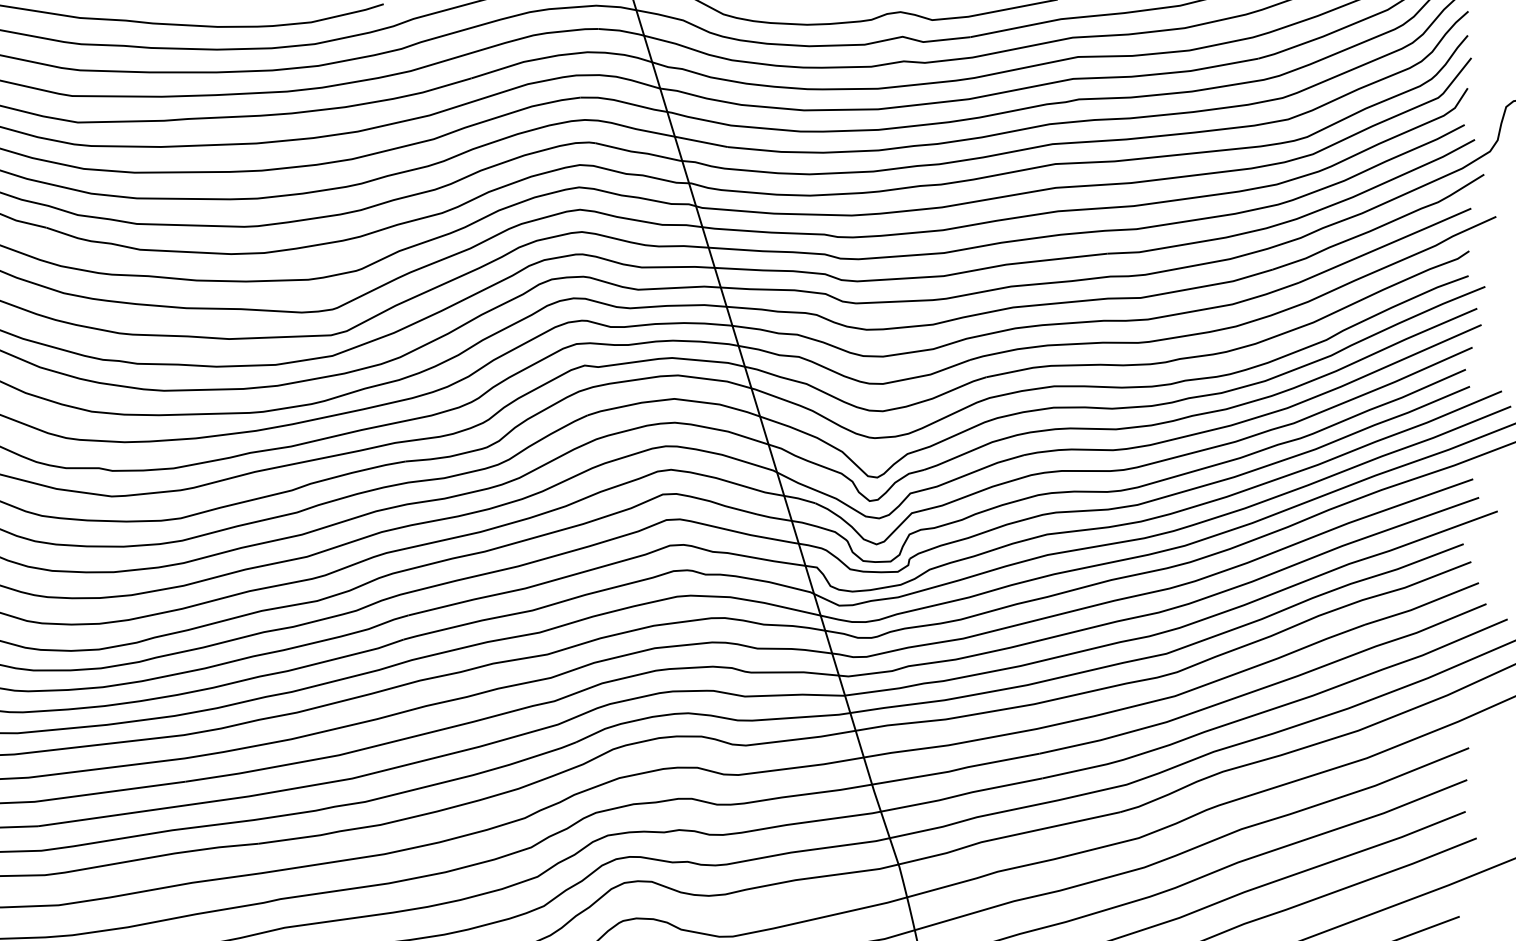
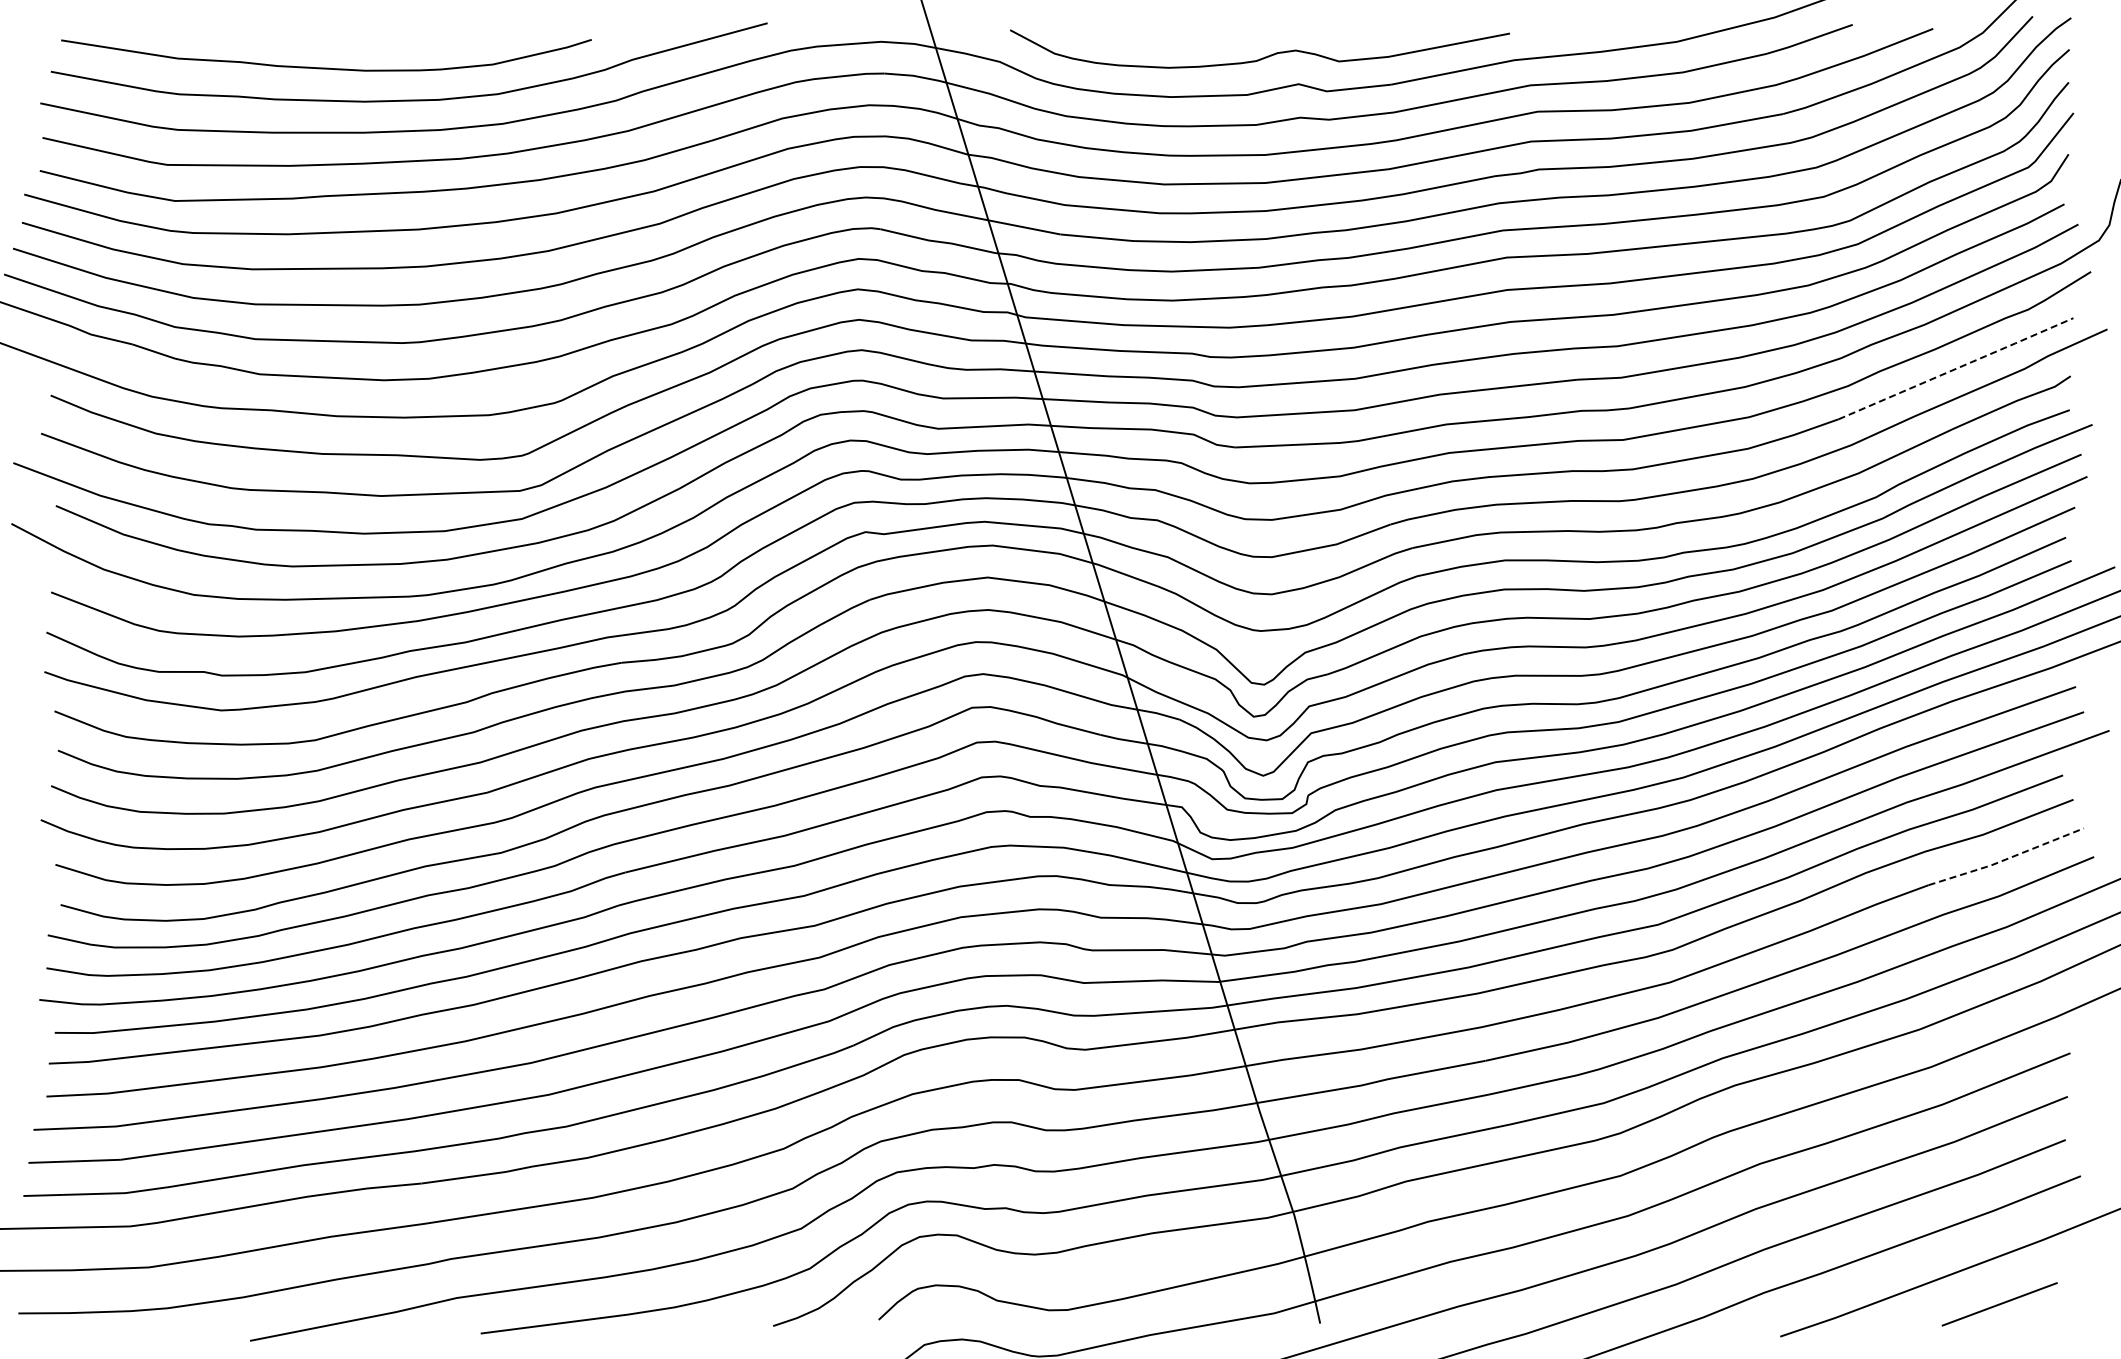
line: (1385, 245) -> (1956, 368), solid -> dashed
line: (1422, 605) -> (2006, 859), solid -> dashed

